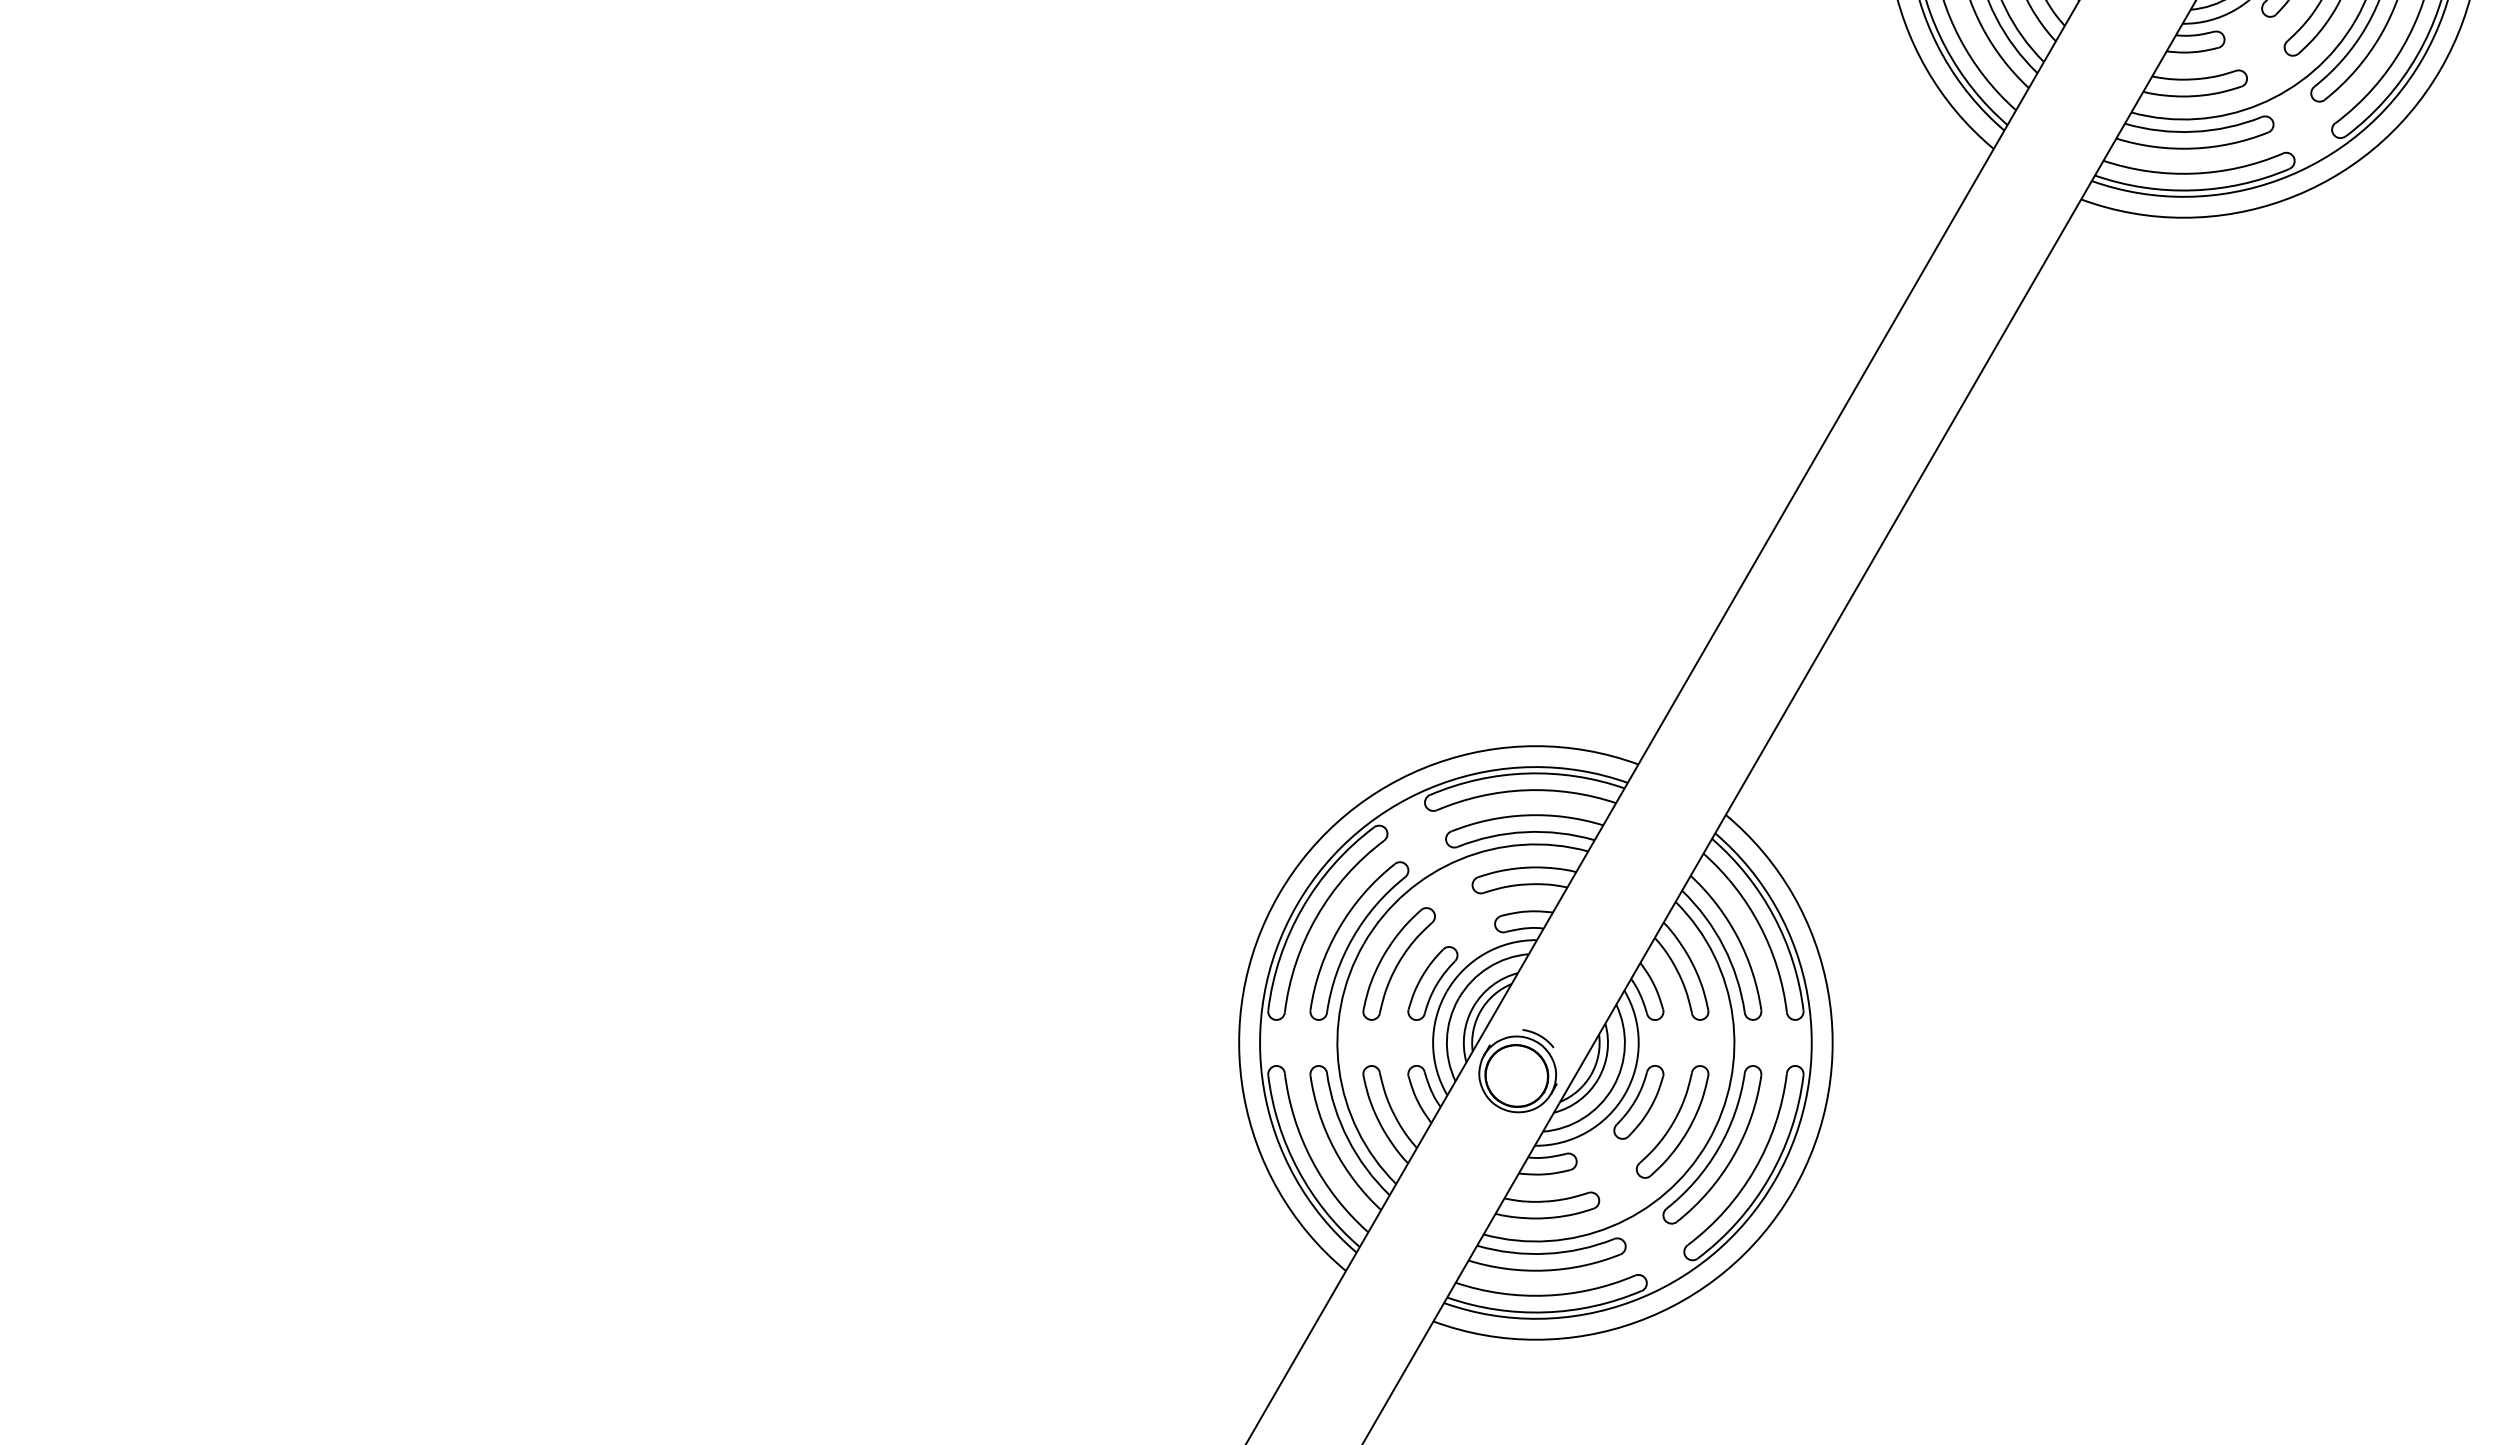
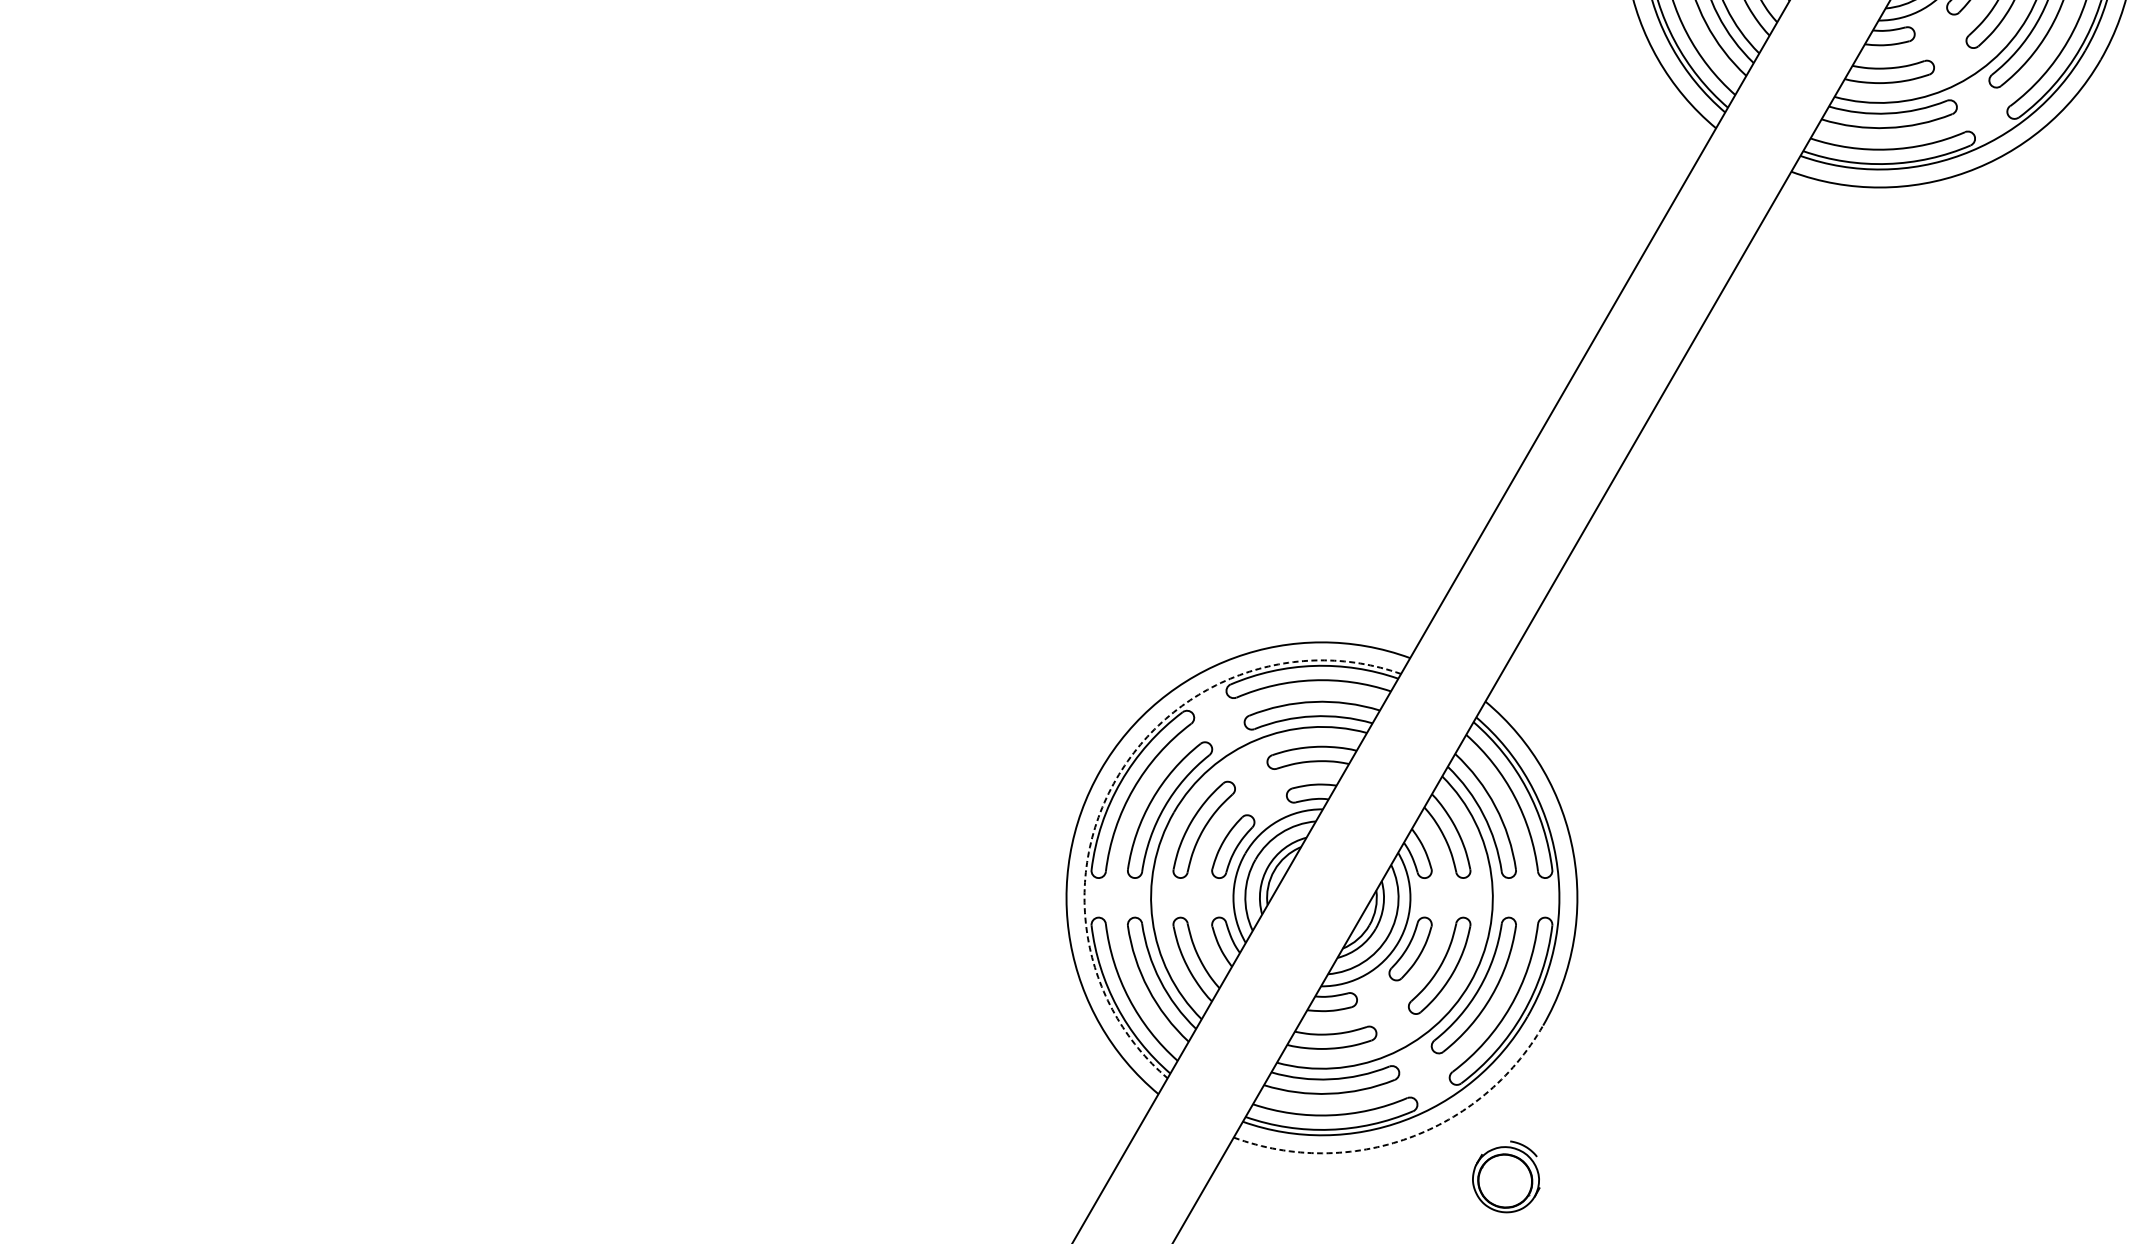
arc: (1297, 905) -> (1116, 779), solid -> dashed
part: (1517, 1071) -> (1505, 1177), moved
arc: (1636, 1321) -> (1408, 1137), solid -> dashed

